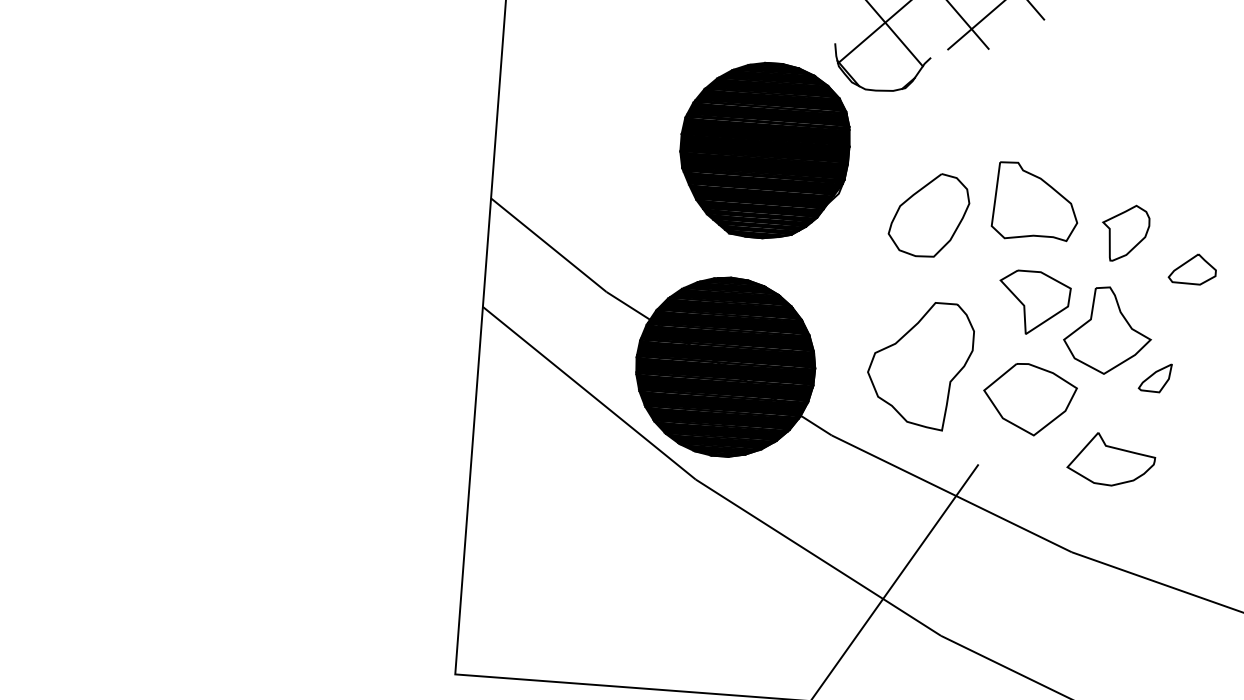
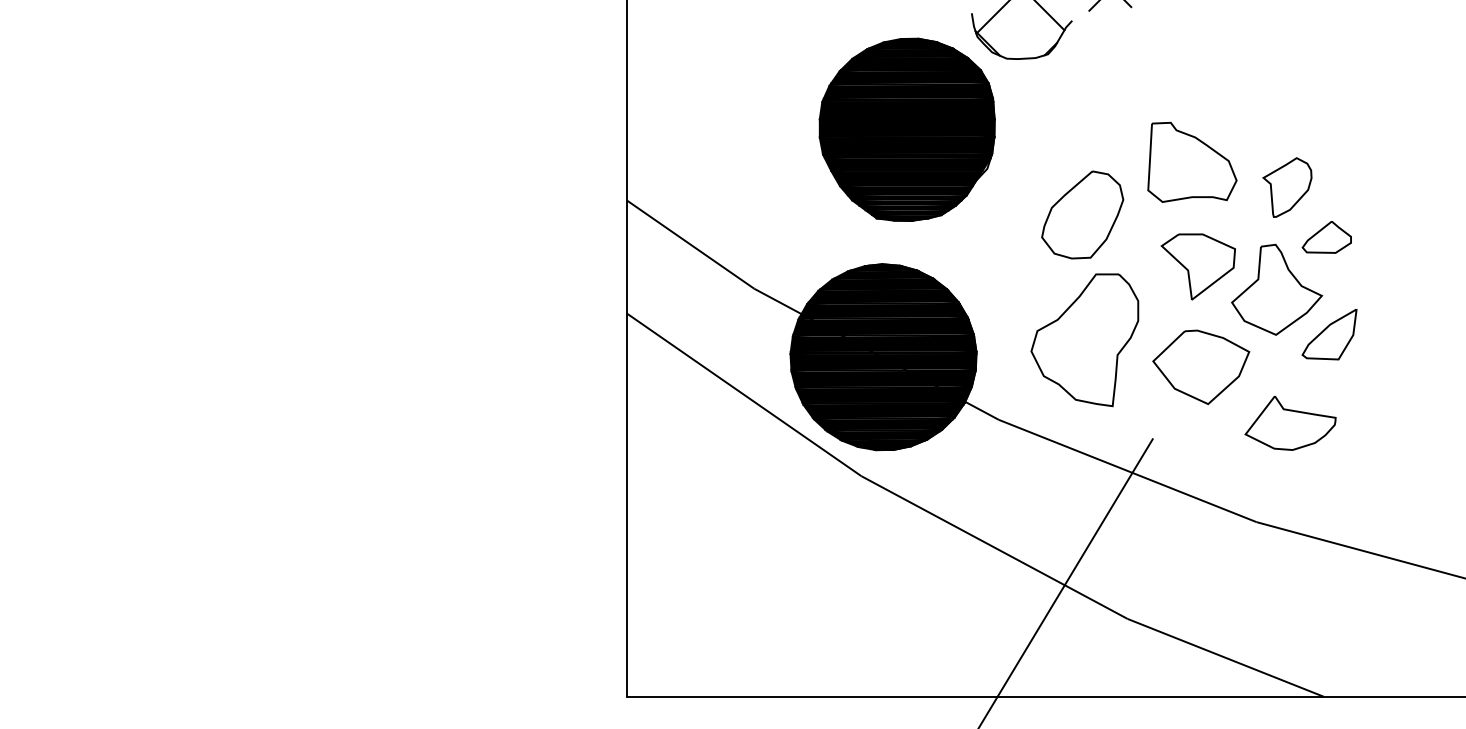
part: (929, 214) -> (1082, 214), moved
part: (1192, 269) -> (1326, 237), moved
part: (1155, 377) -> (1329, 334), size x1.67

